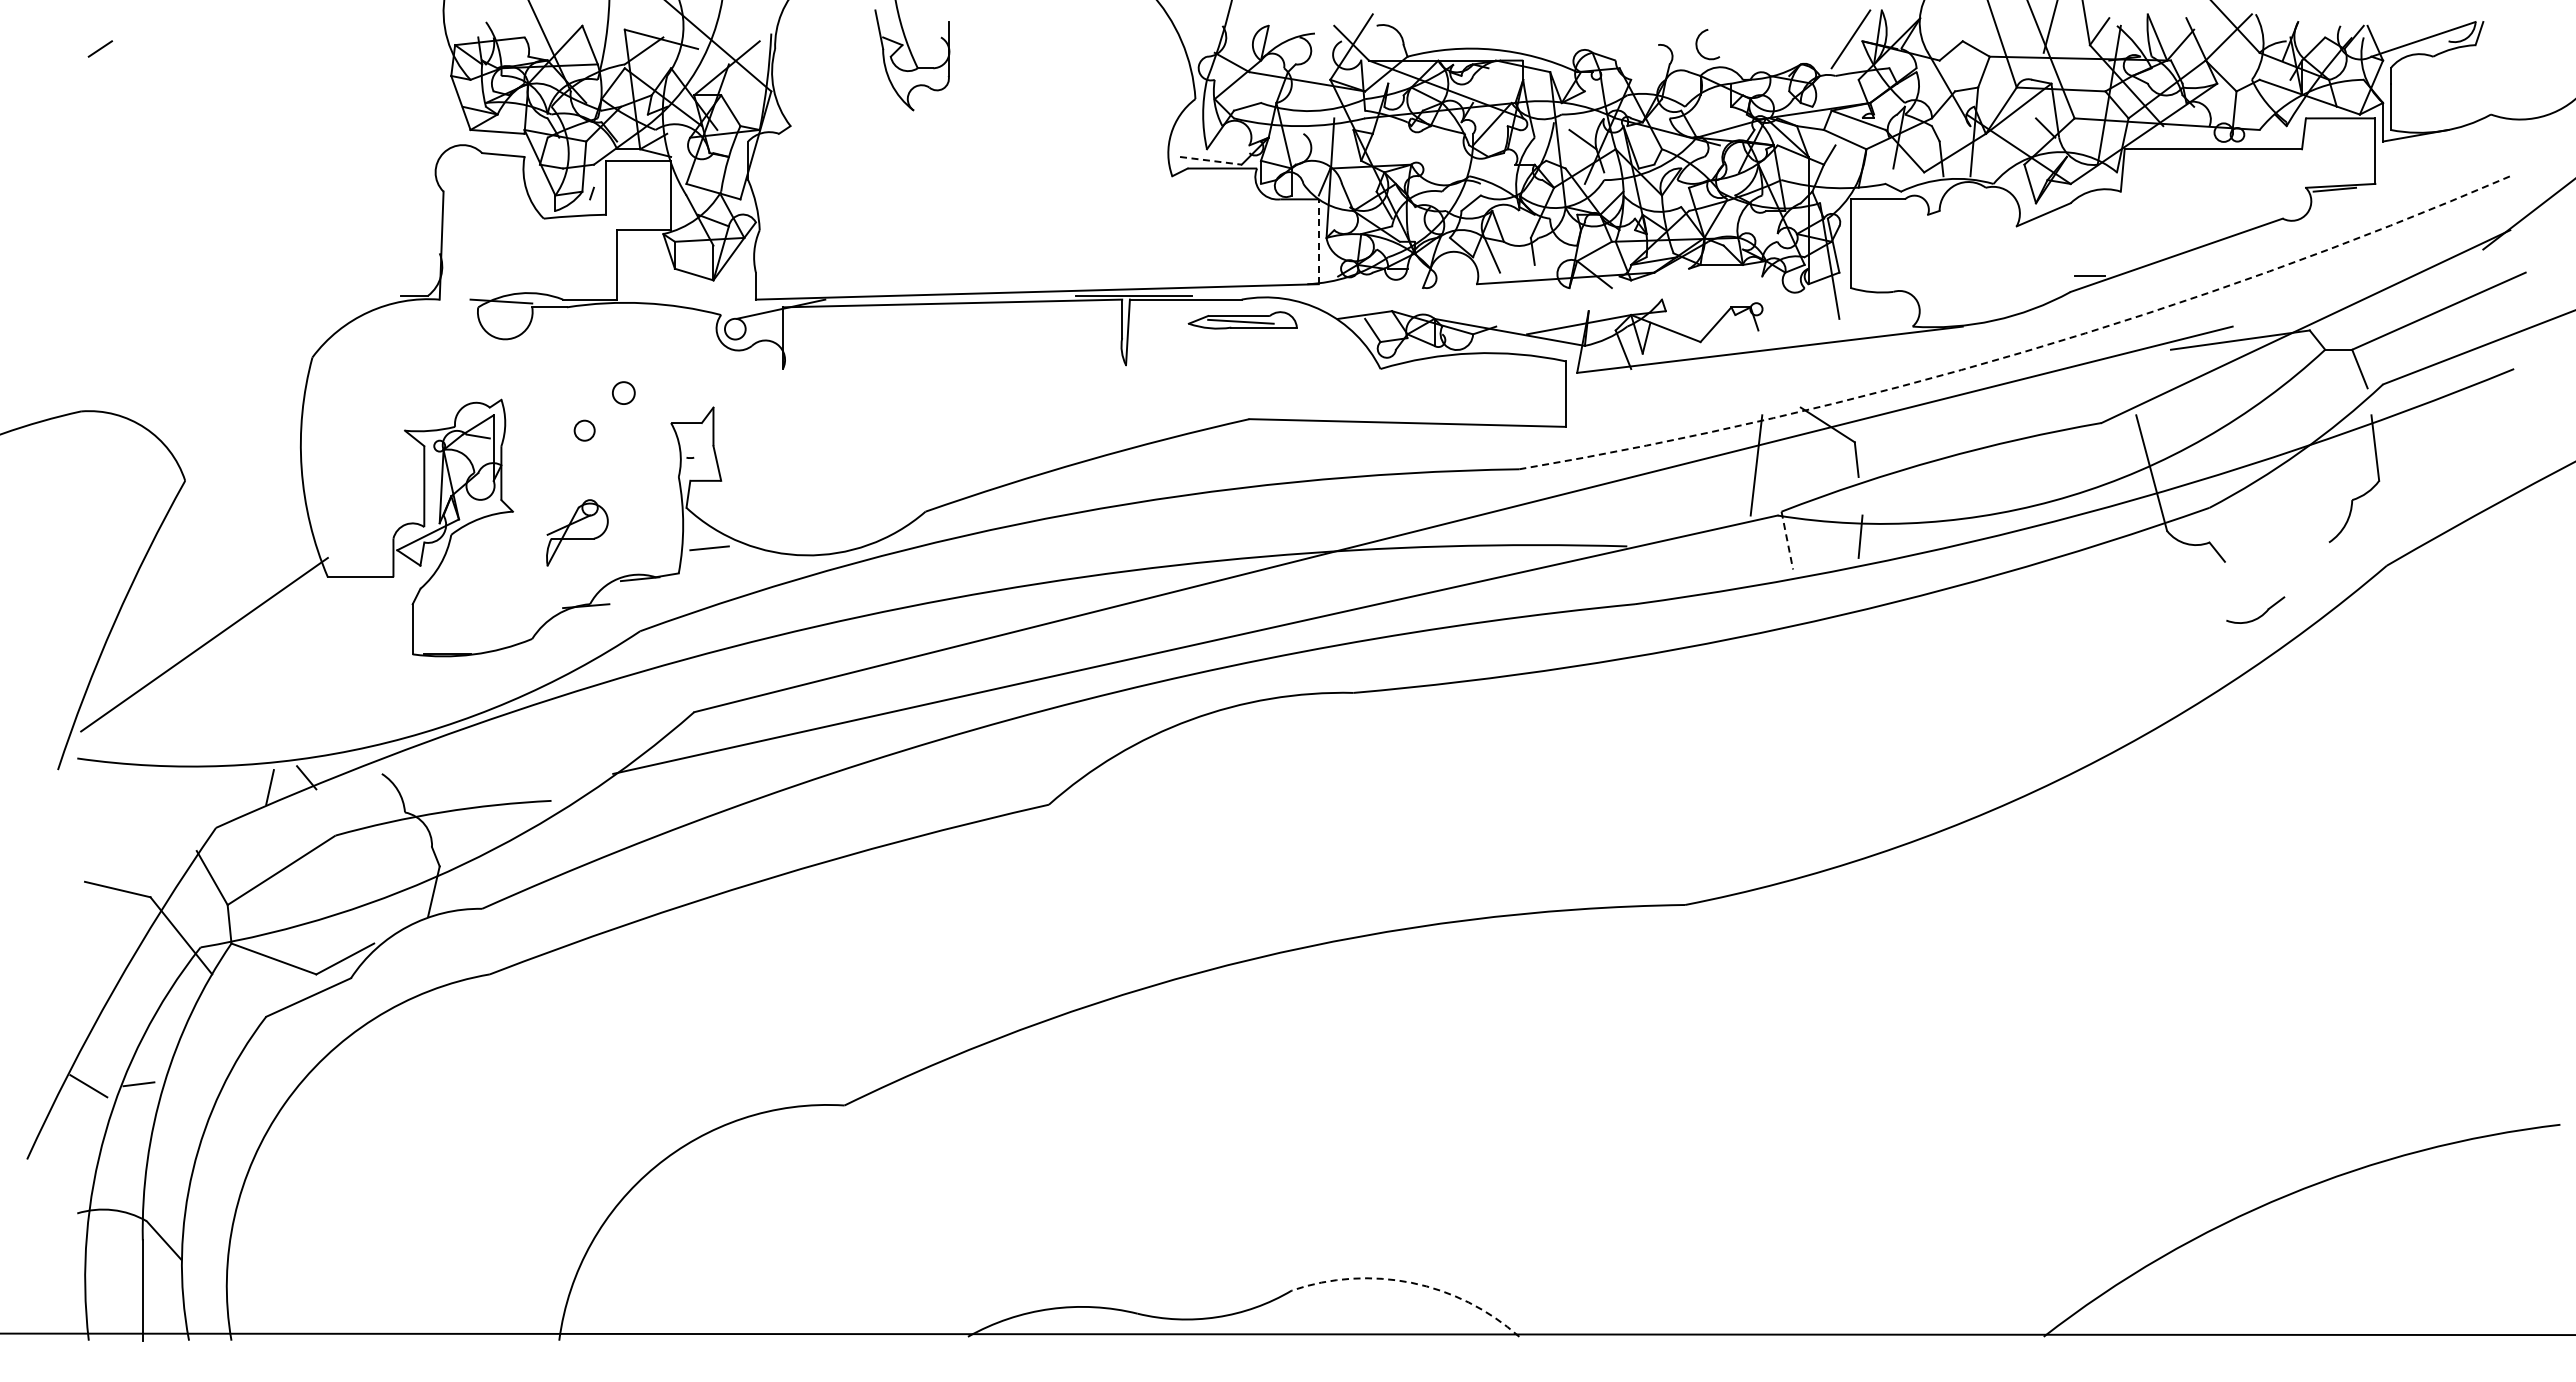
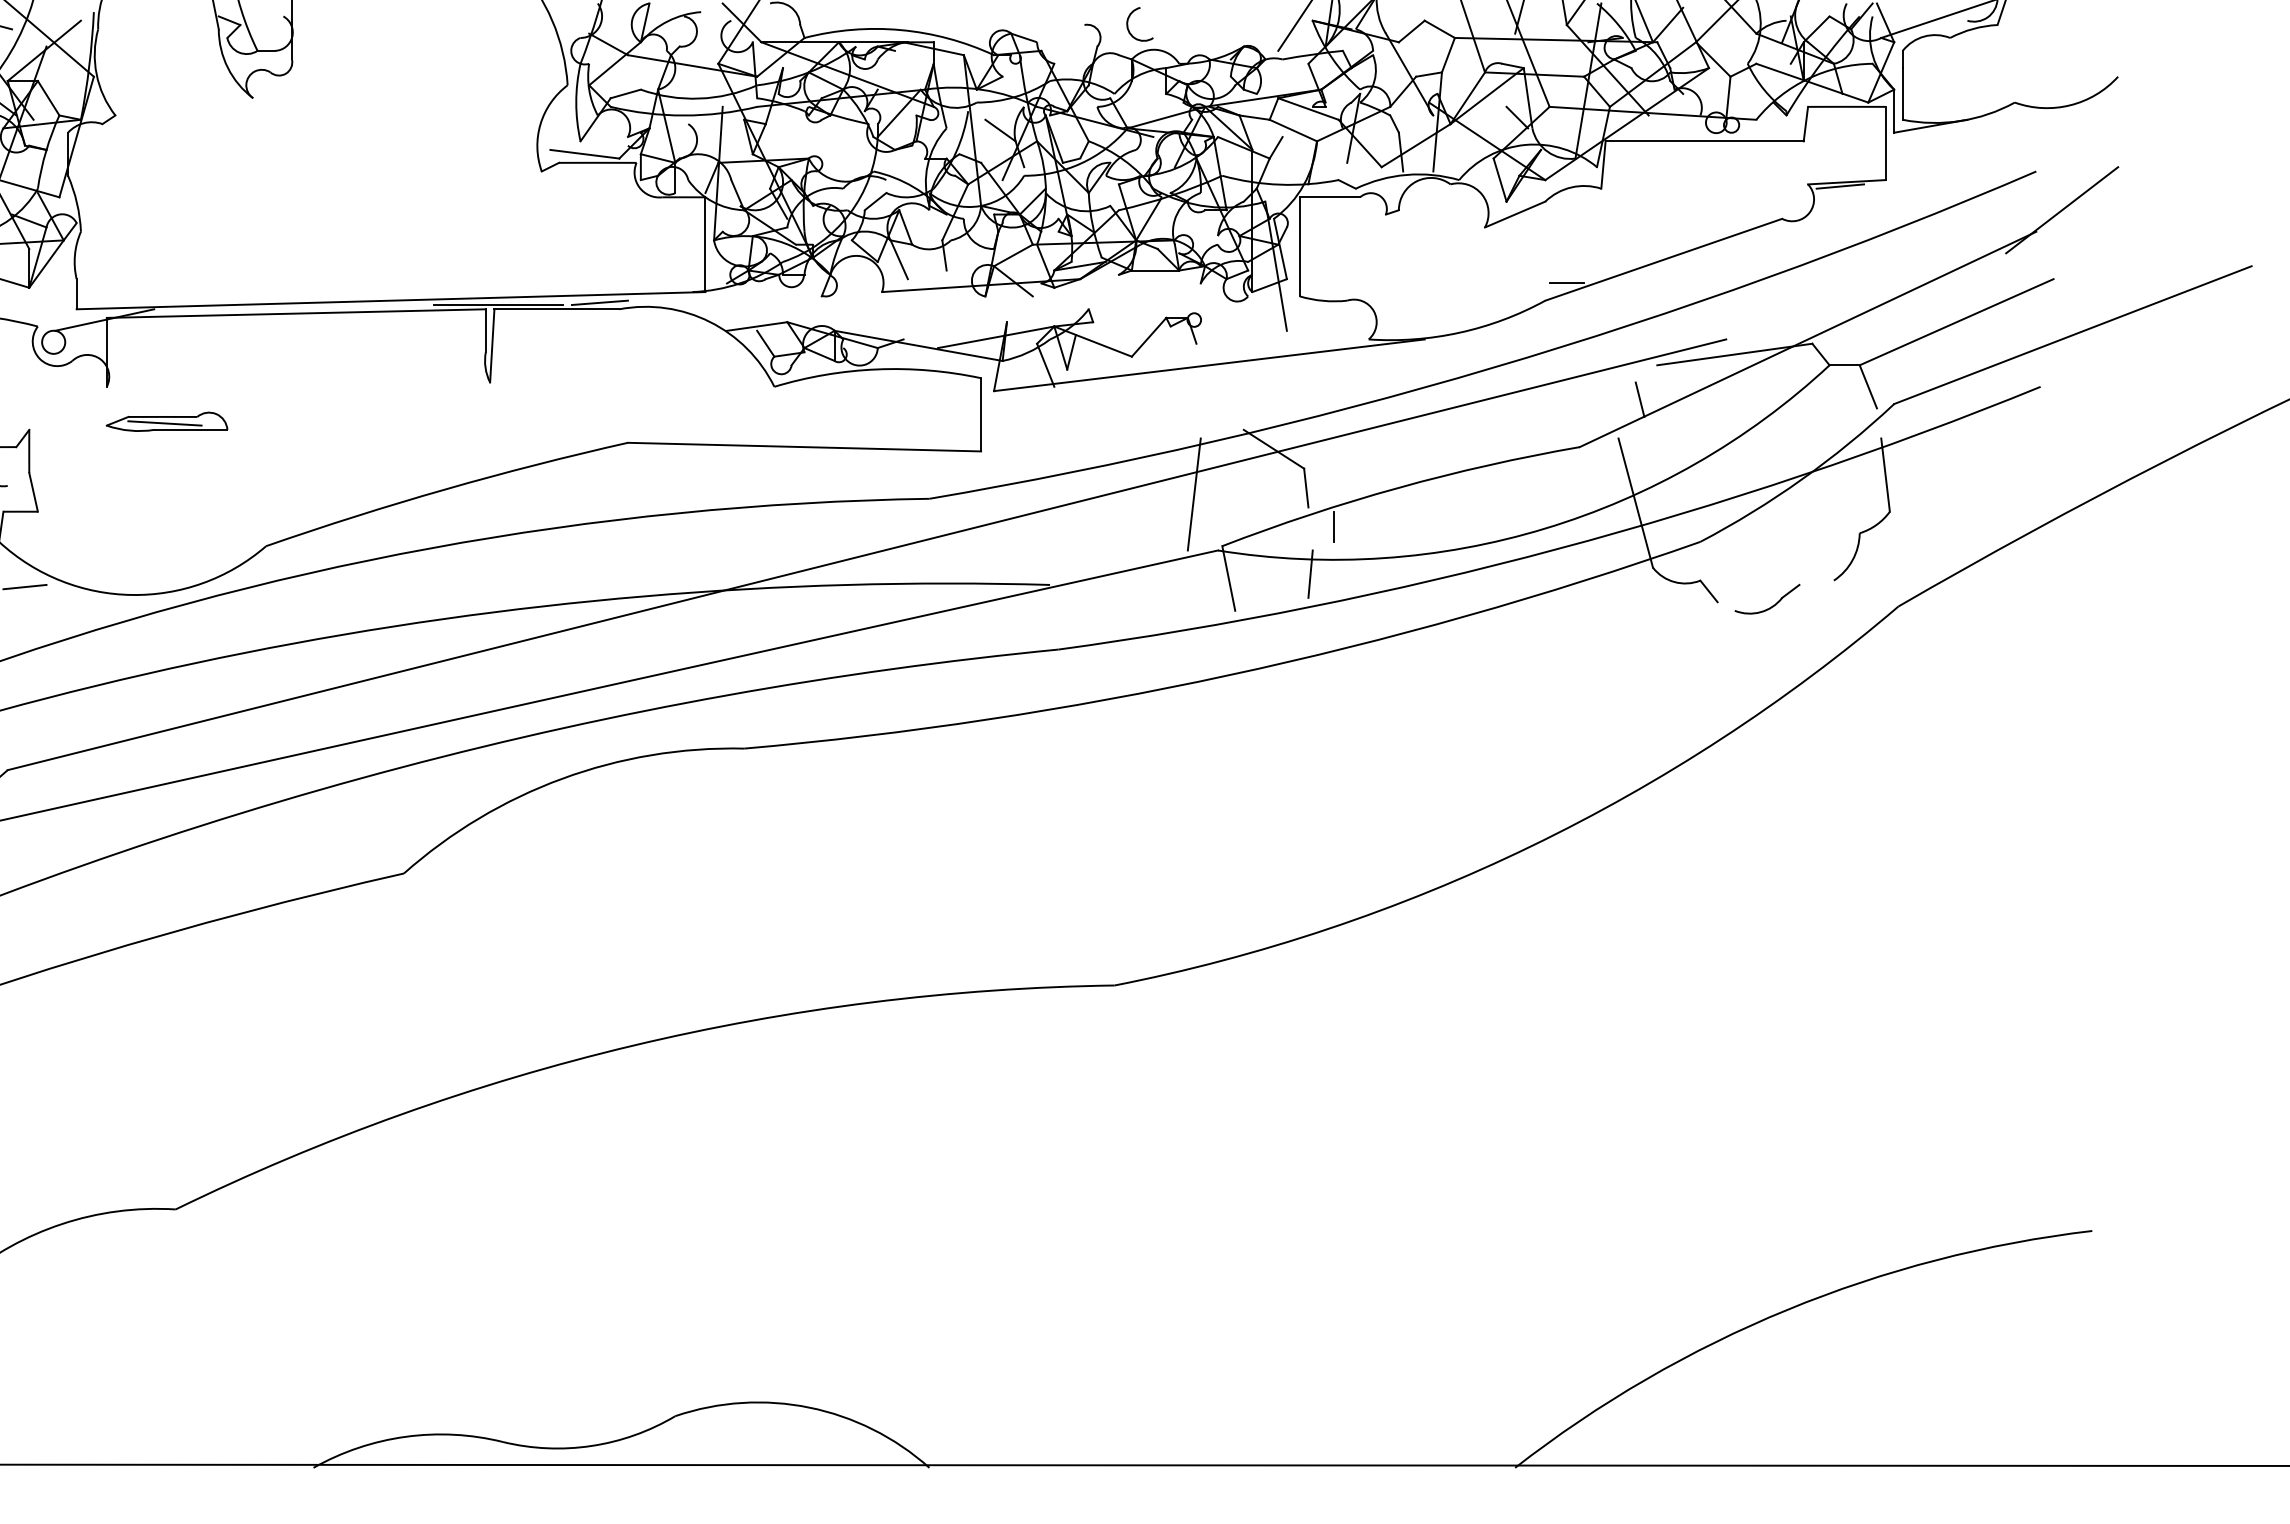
line: (1211, 160) -> (585, 153), dashed -> solid
line: (1318, 241) -> (705, 244), dashed -> solid
line: (1224, 293) -> (600, 302), added
part: (1242, 320) -> (166, 421), moved
arc: (2023, 352) -> (1492, 368), dashed -> solid
line: (2155, 380) -> (1640, 399), added
line: (1881, 493) -> (1333, 525), added
line: (1787, 541) -> (1228, 579), dashed -> solid
part: (2258, 616) -> (1770, 606), moved
arc: (1411, 1282) -> (808, 1407), dashed -> solid

